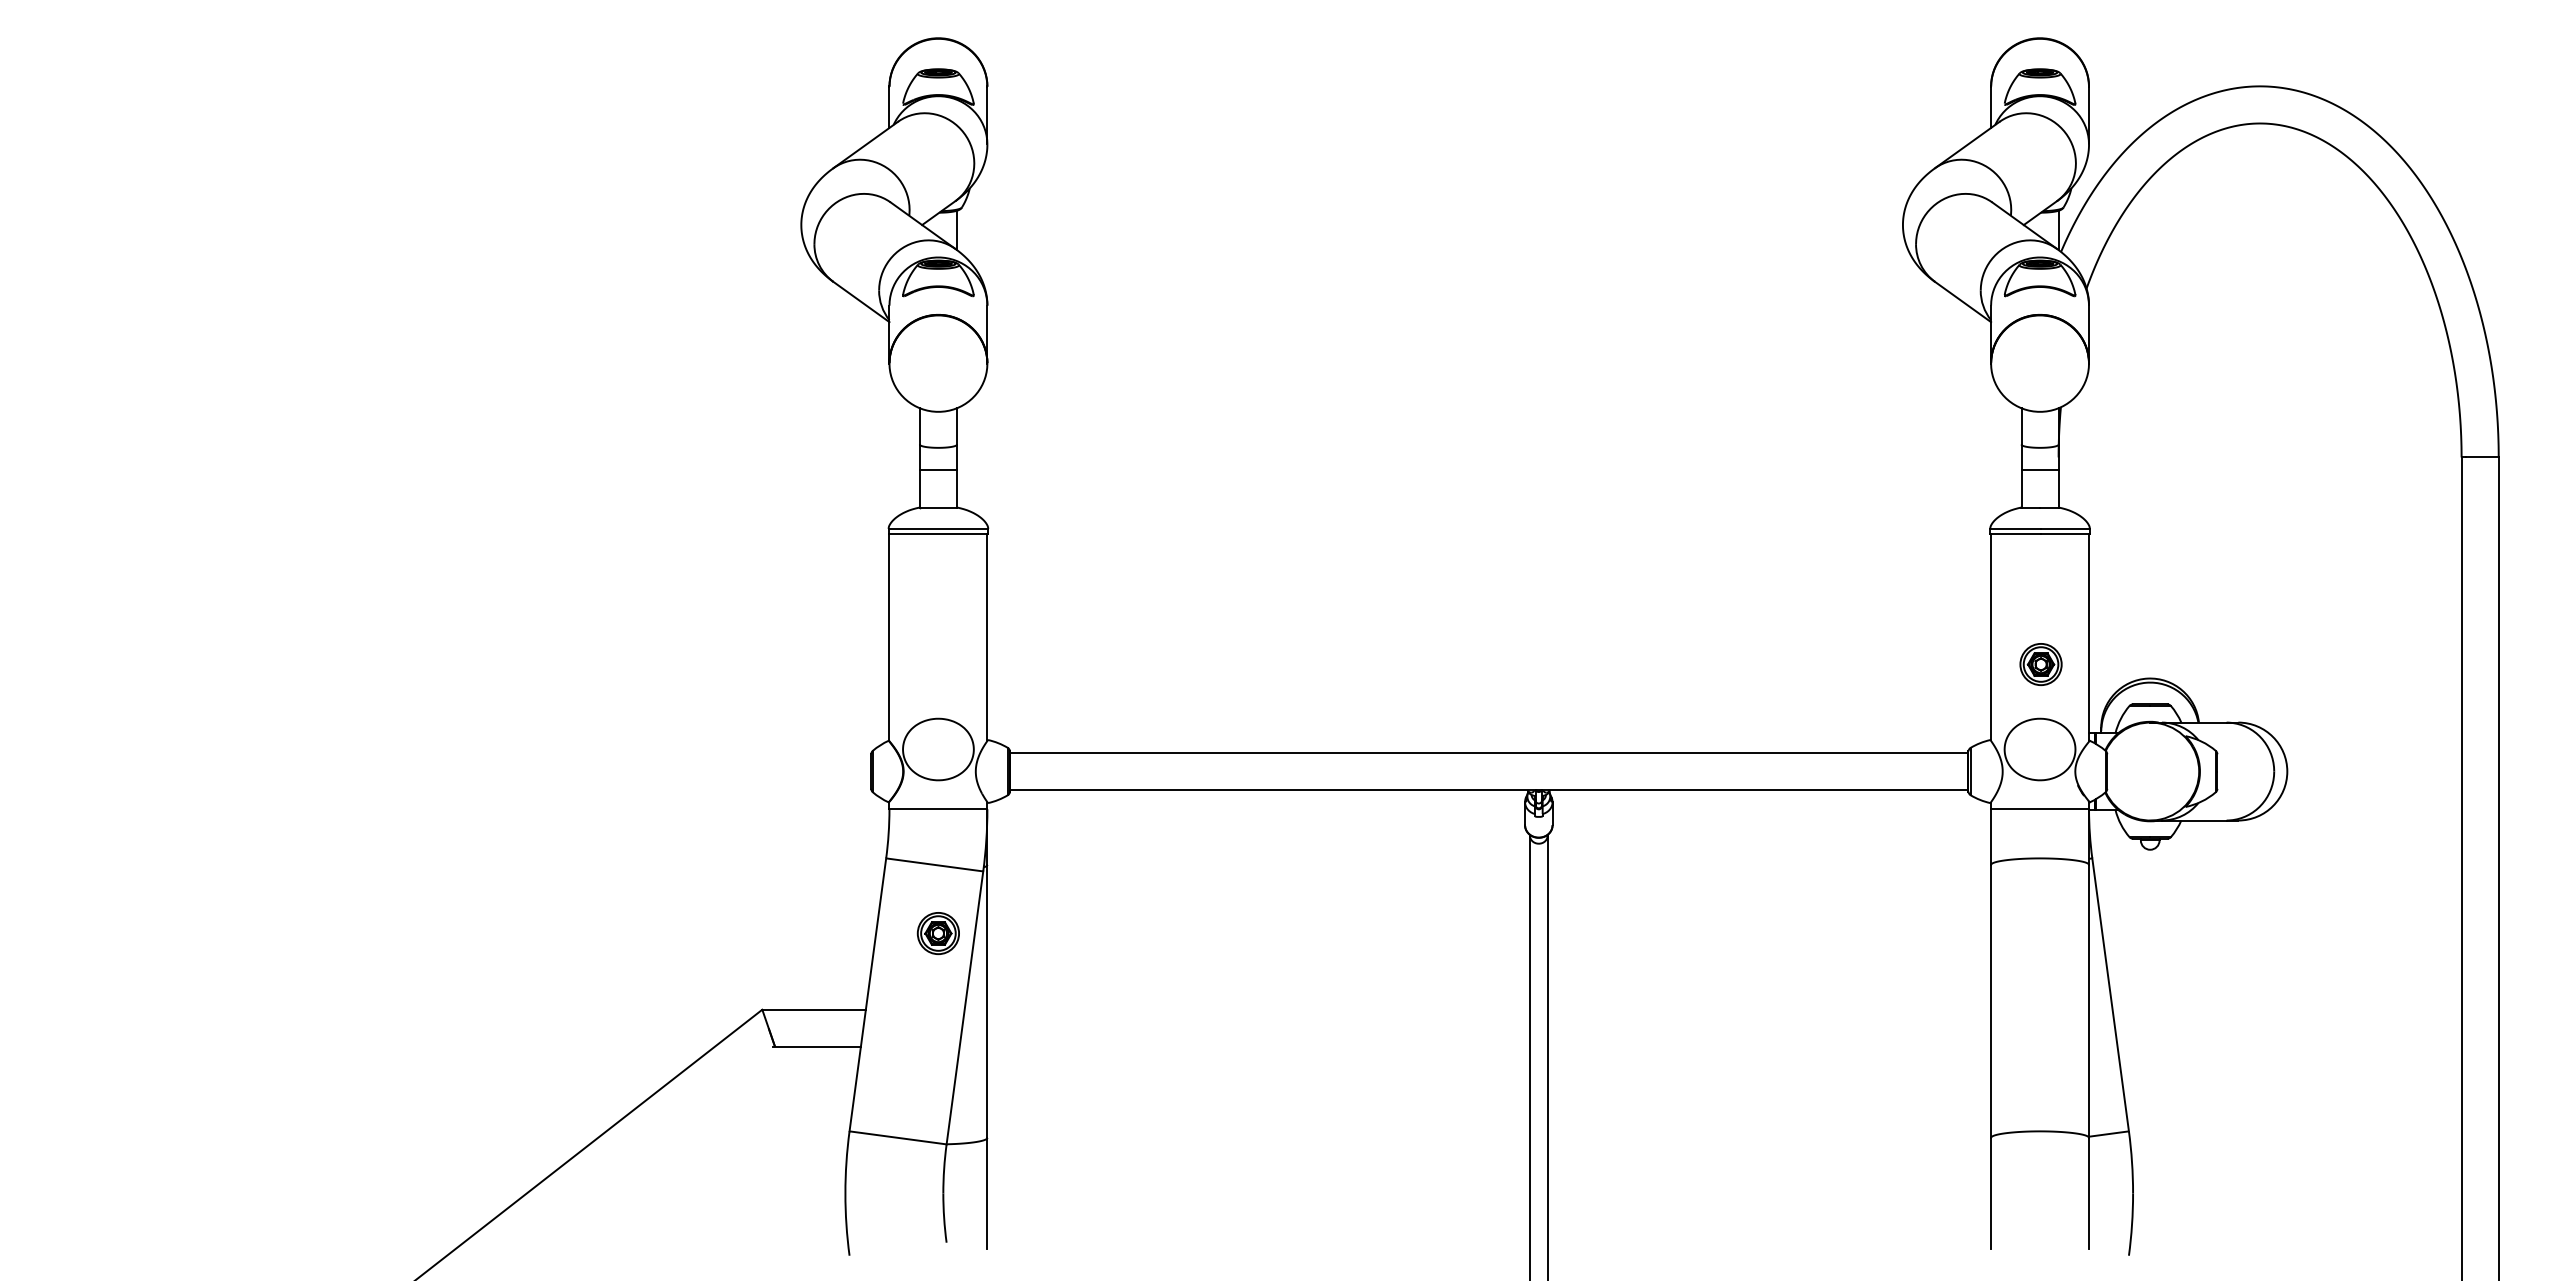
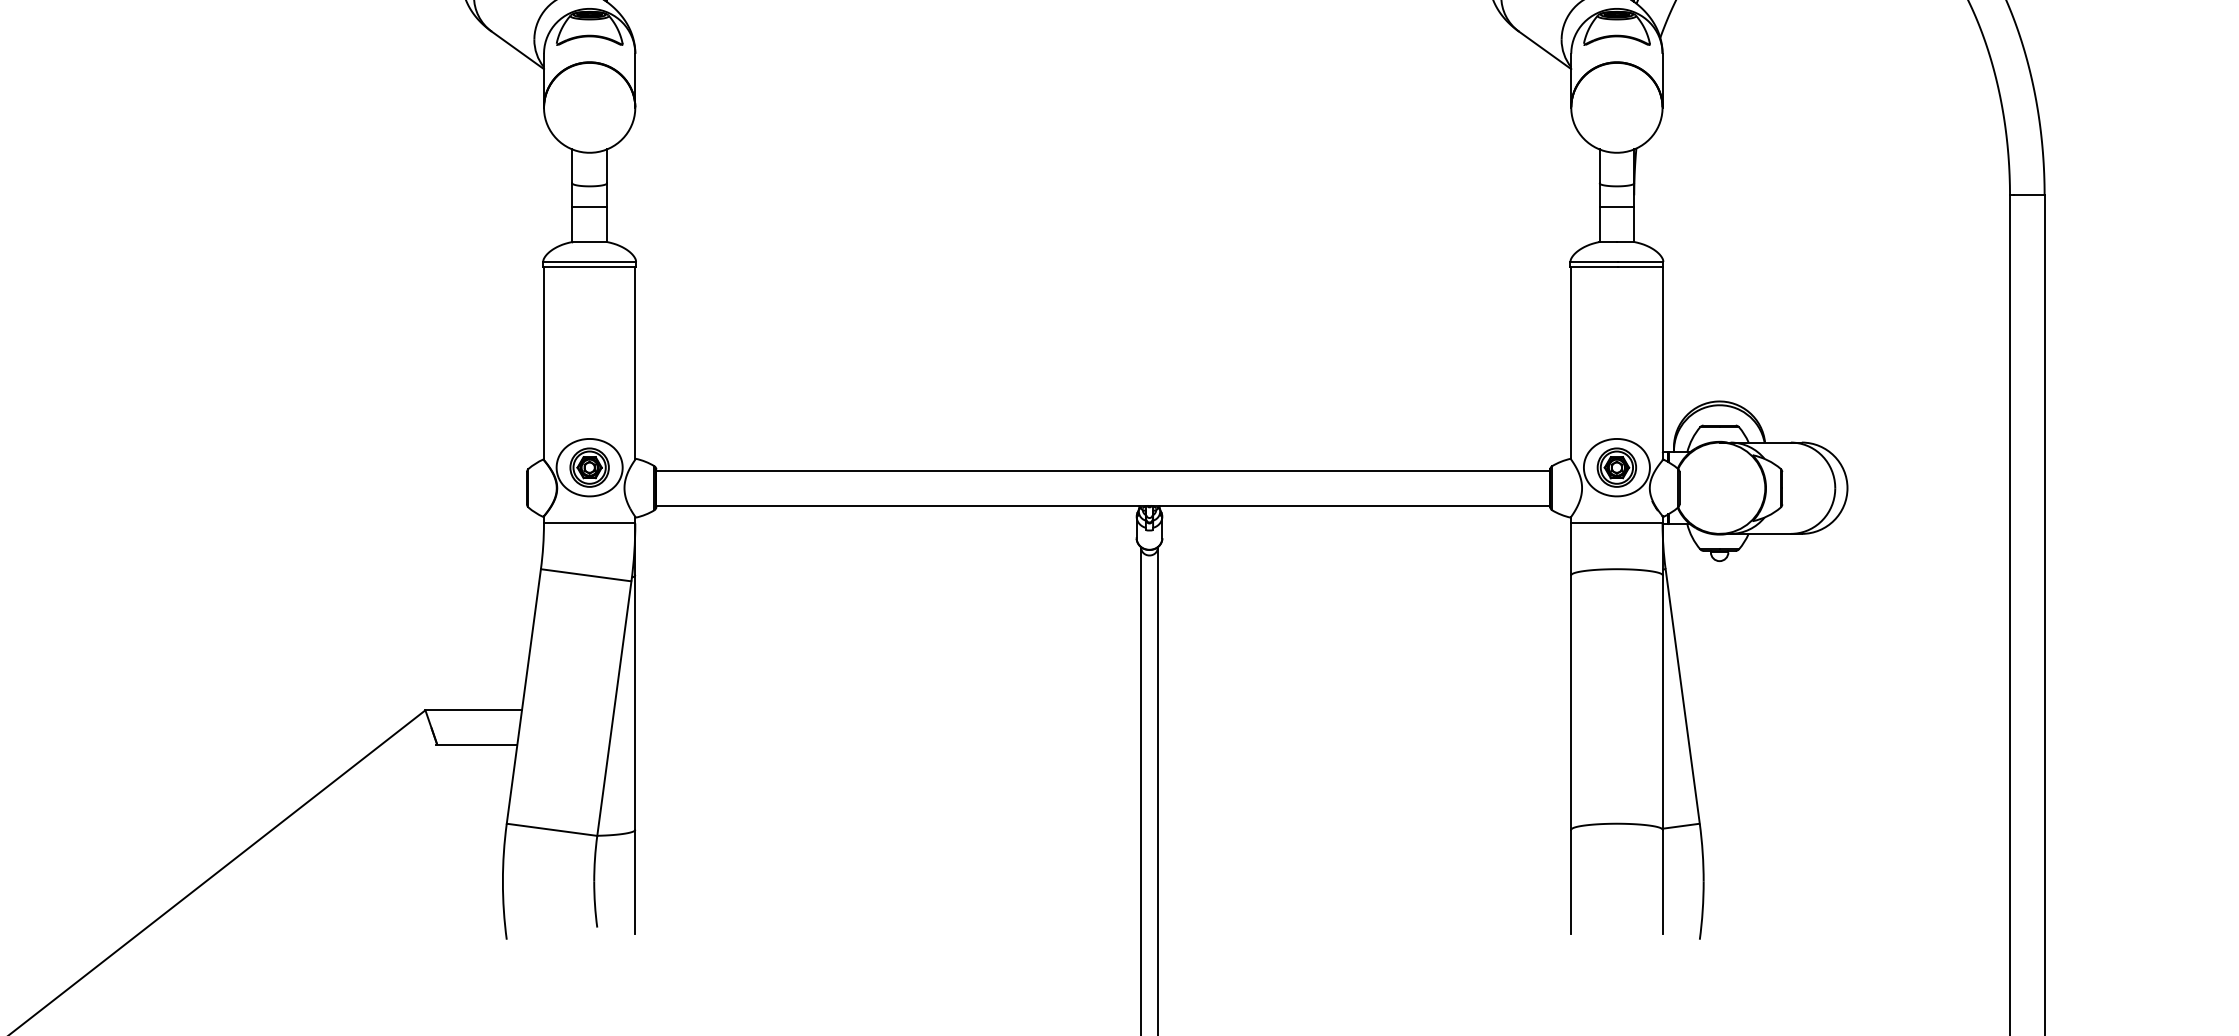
part: (2040, 664) -> (1616, 467), moved
part: (937, 933) -> (588, 467), moved

